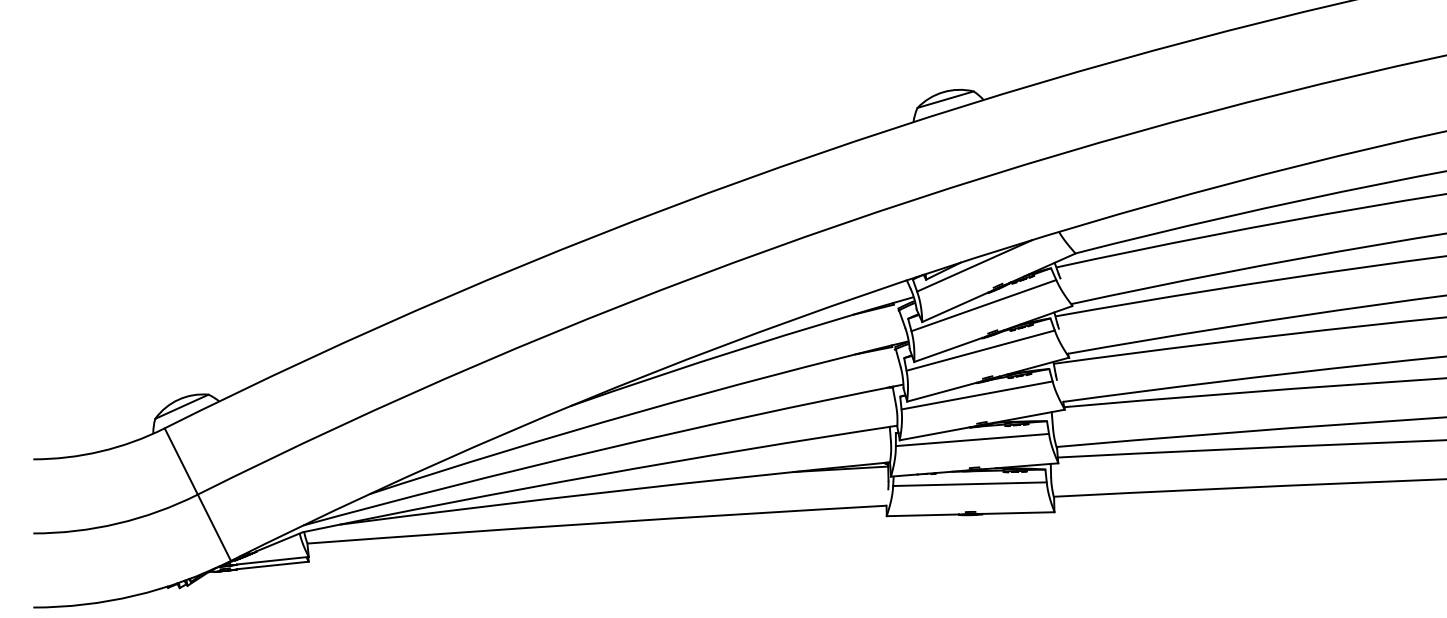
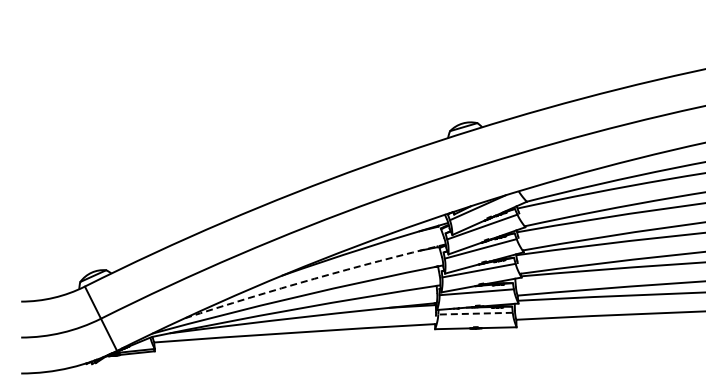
arc: (637, 411) -> (314, 278), solid -> dashed
line: (969, 483) -> (475, 313), solid -> dashed

